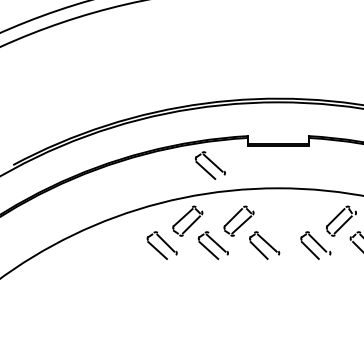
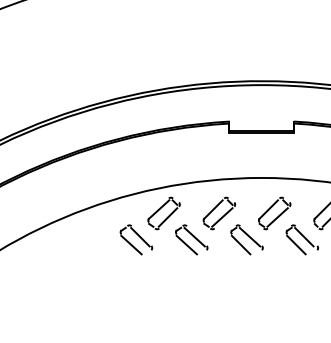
part: (209, 165) -> (187, 153), removed
part: (289, 220) -> (273, 212), added

